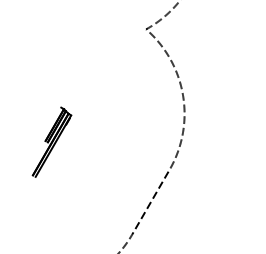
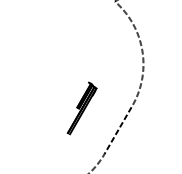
part: (51, 141) -> (81, 107), moved

